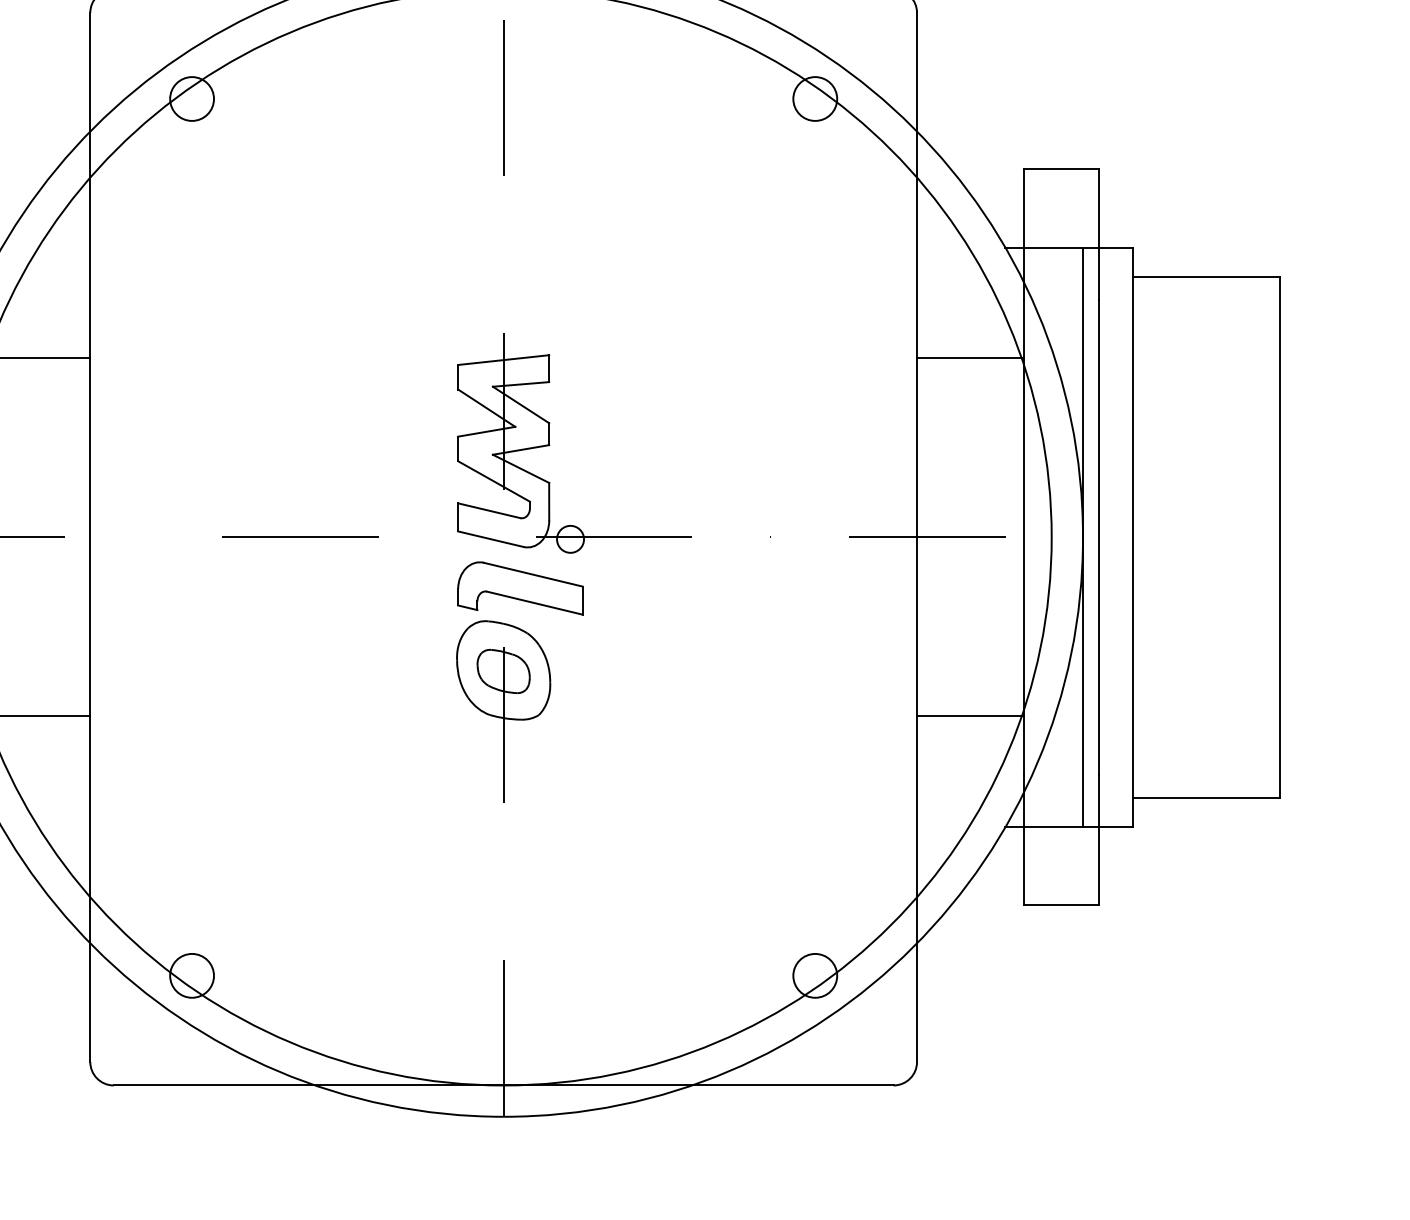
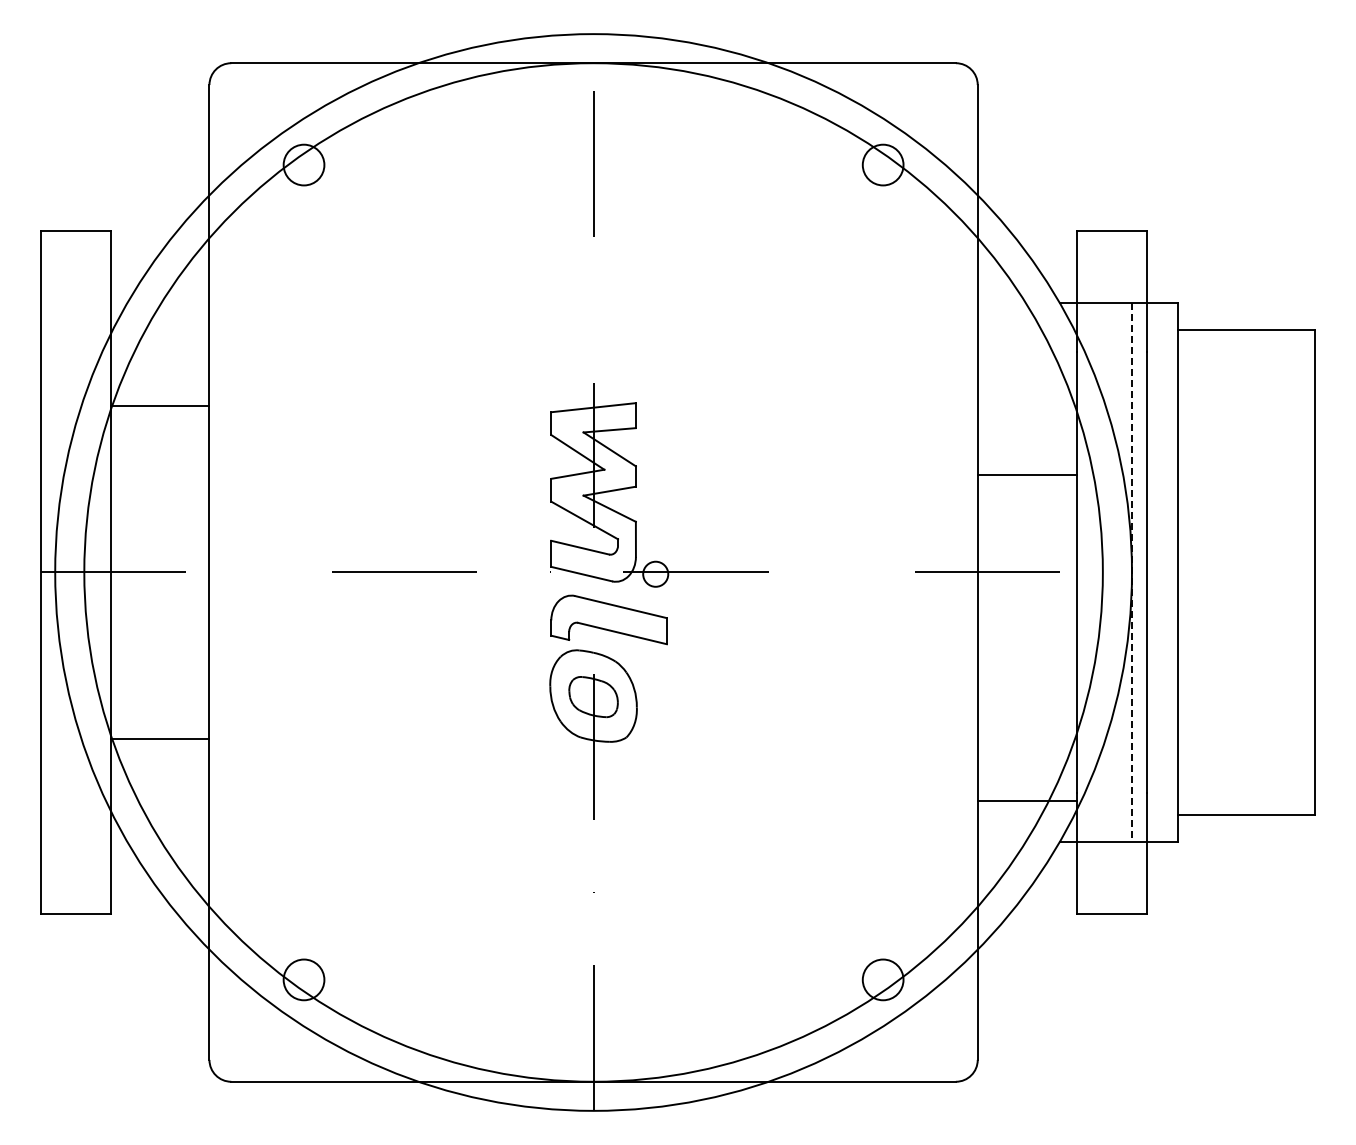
line: (969, 358) -> (1026, 475), moved
line: (1082, 537) -> (1131, 572), solid -> dashed
line: (969, 716) -> (1026, 800), moved

